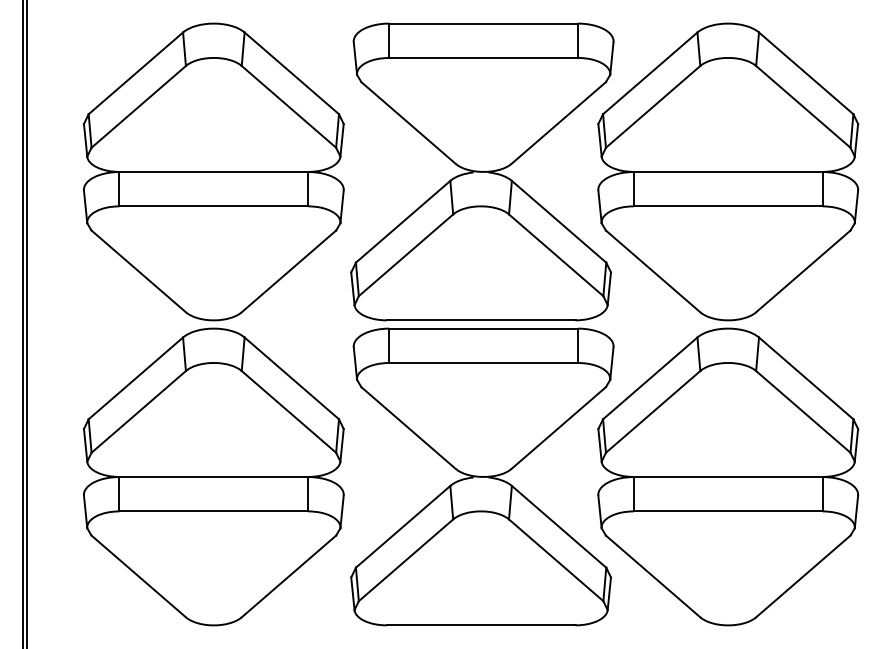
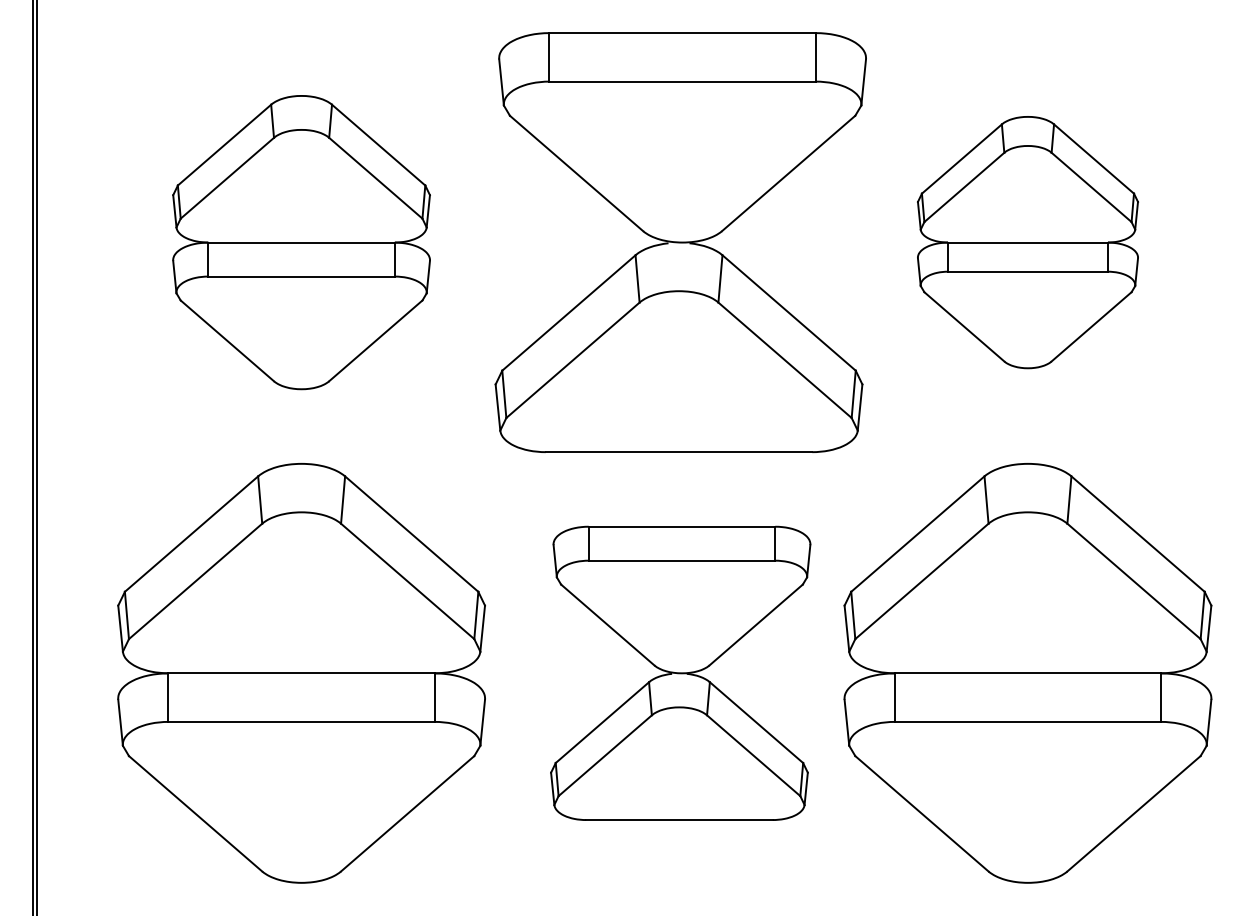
part: (213, 171) -> (301, 242), size x0.7
part: (727, 171) -> (1027, 242), size x0.6
part: (482, 477) -> (680, 673), size x0.7

